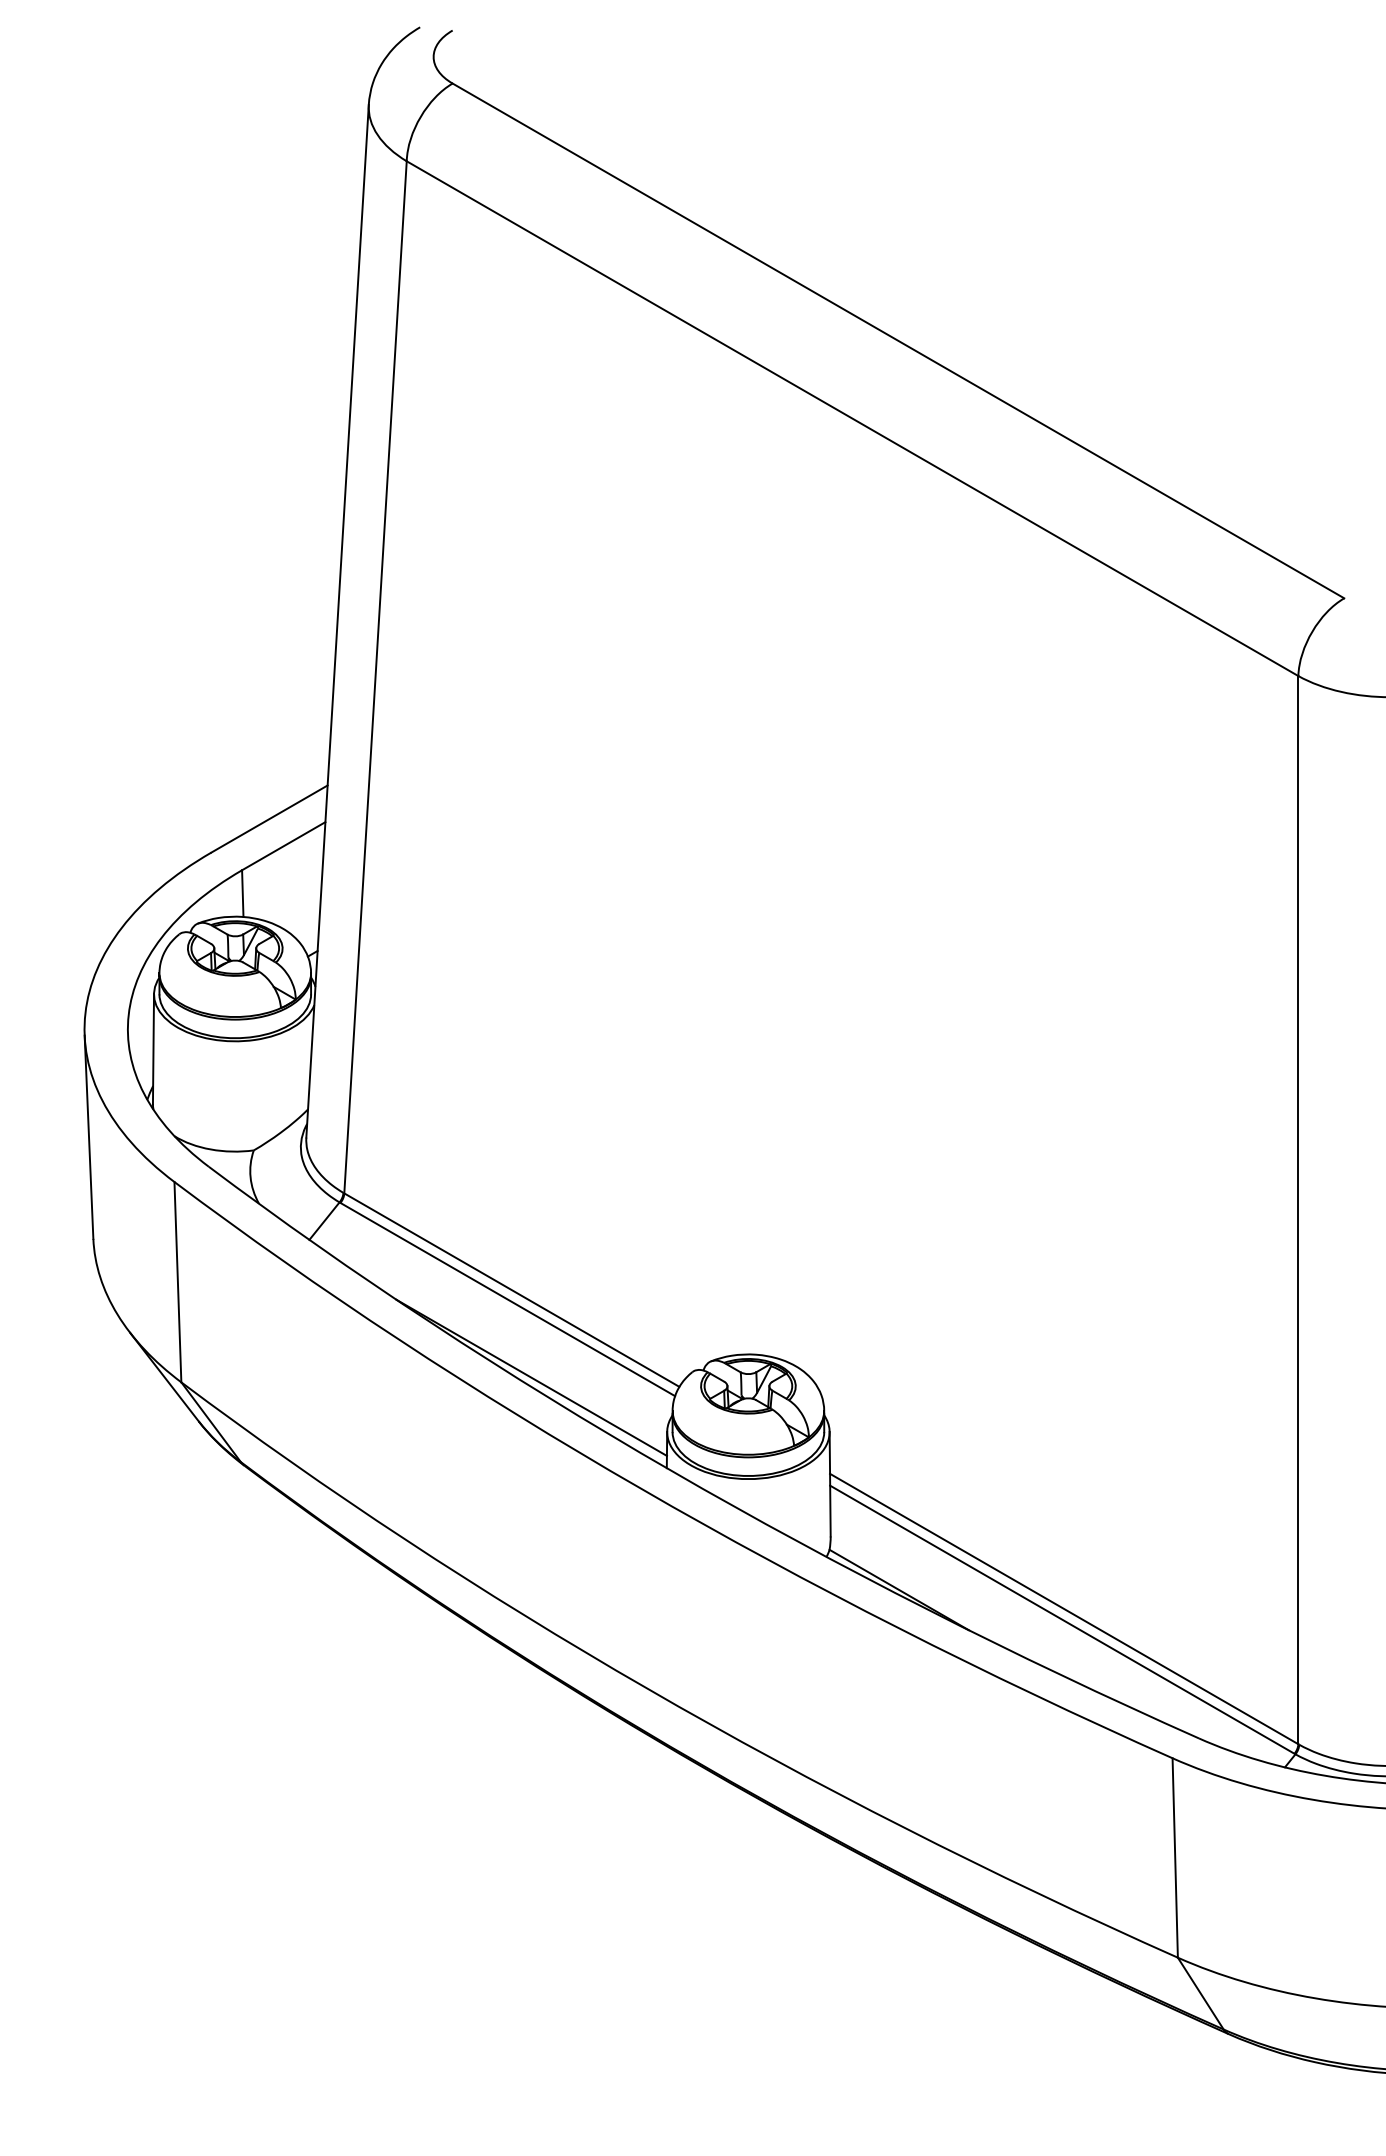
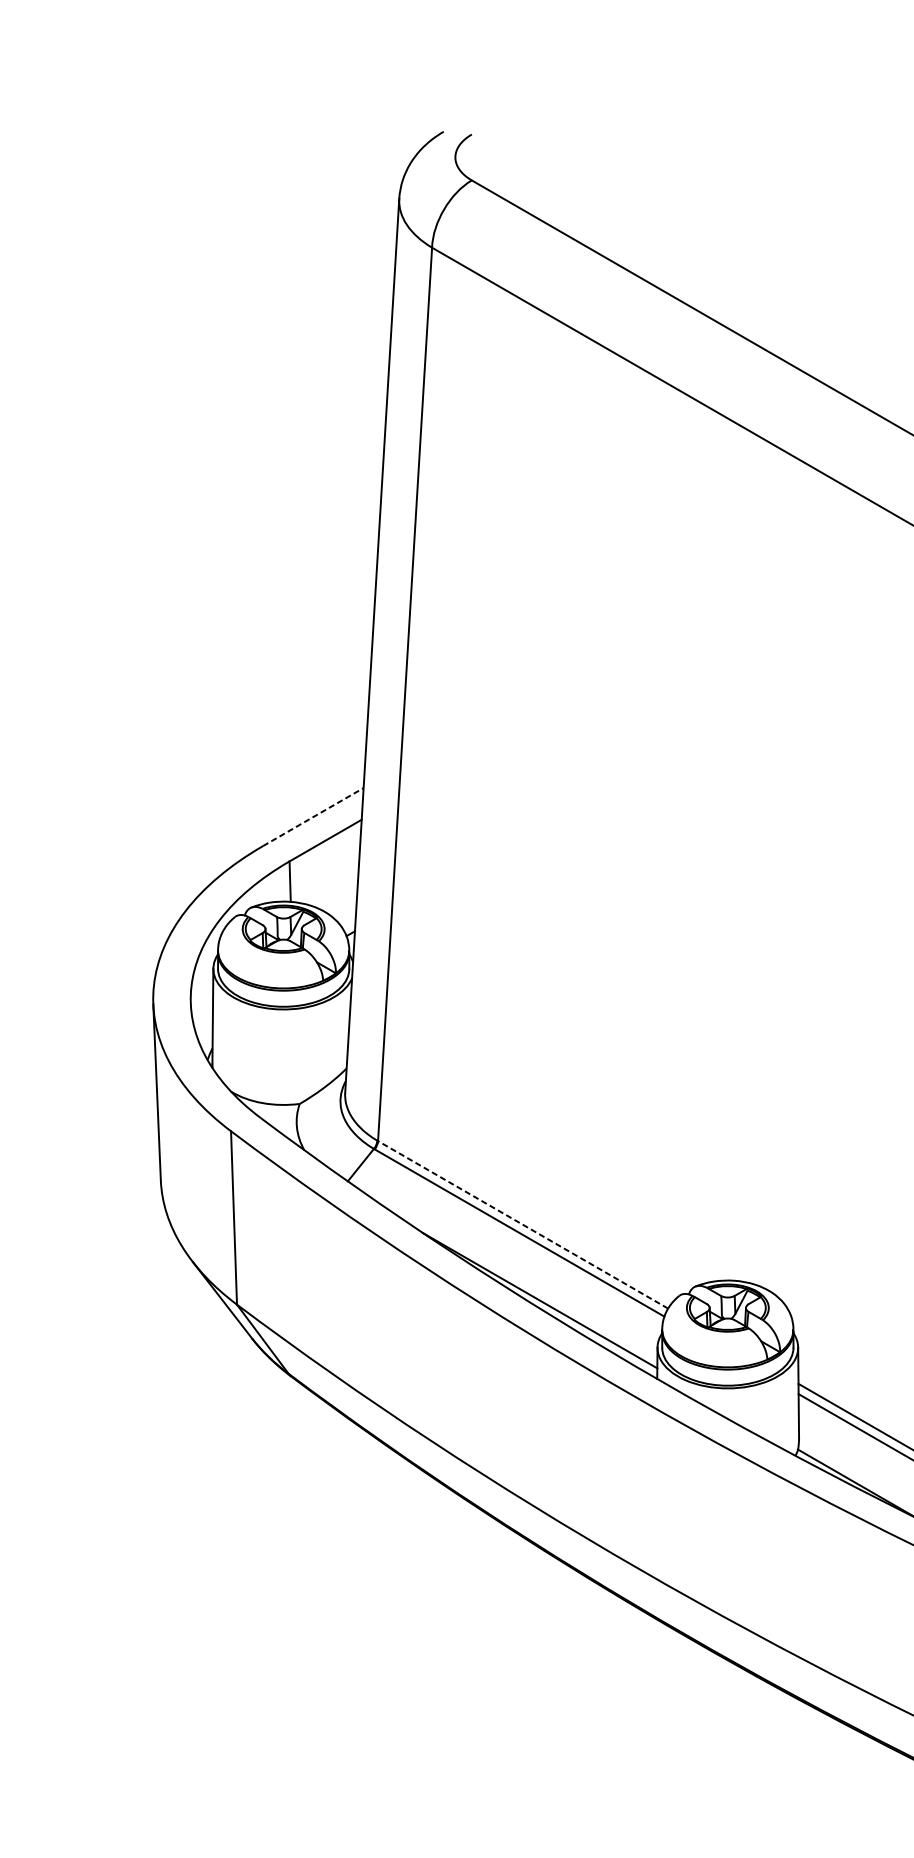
line: (269, 818) -> (313, 816), solid -> dashed
line: (511, 1289) -> (522, 1224), solid -> dashed

